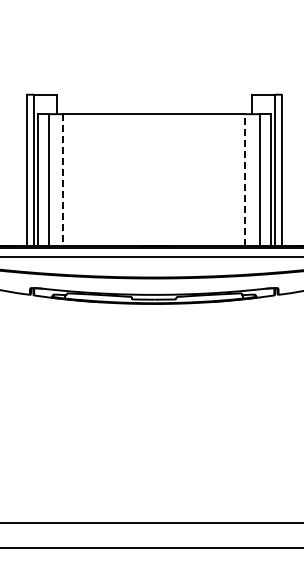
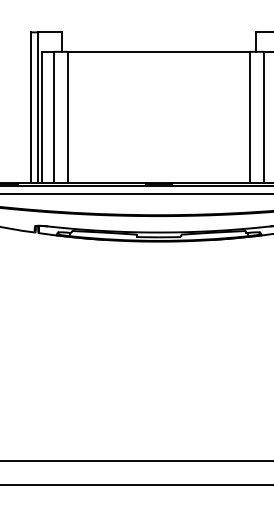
line: (63, 179) -> (68, 117), dashed -> solid
line: (245, 179) -> (250, 117), dashed -> solid

